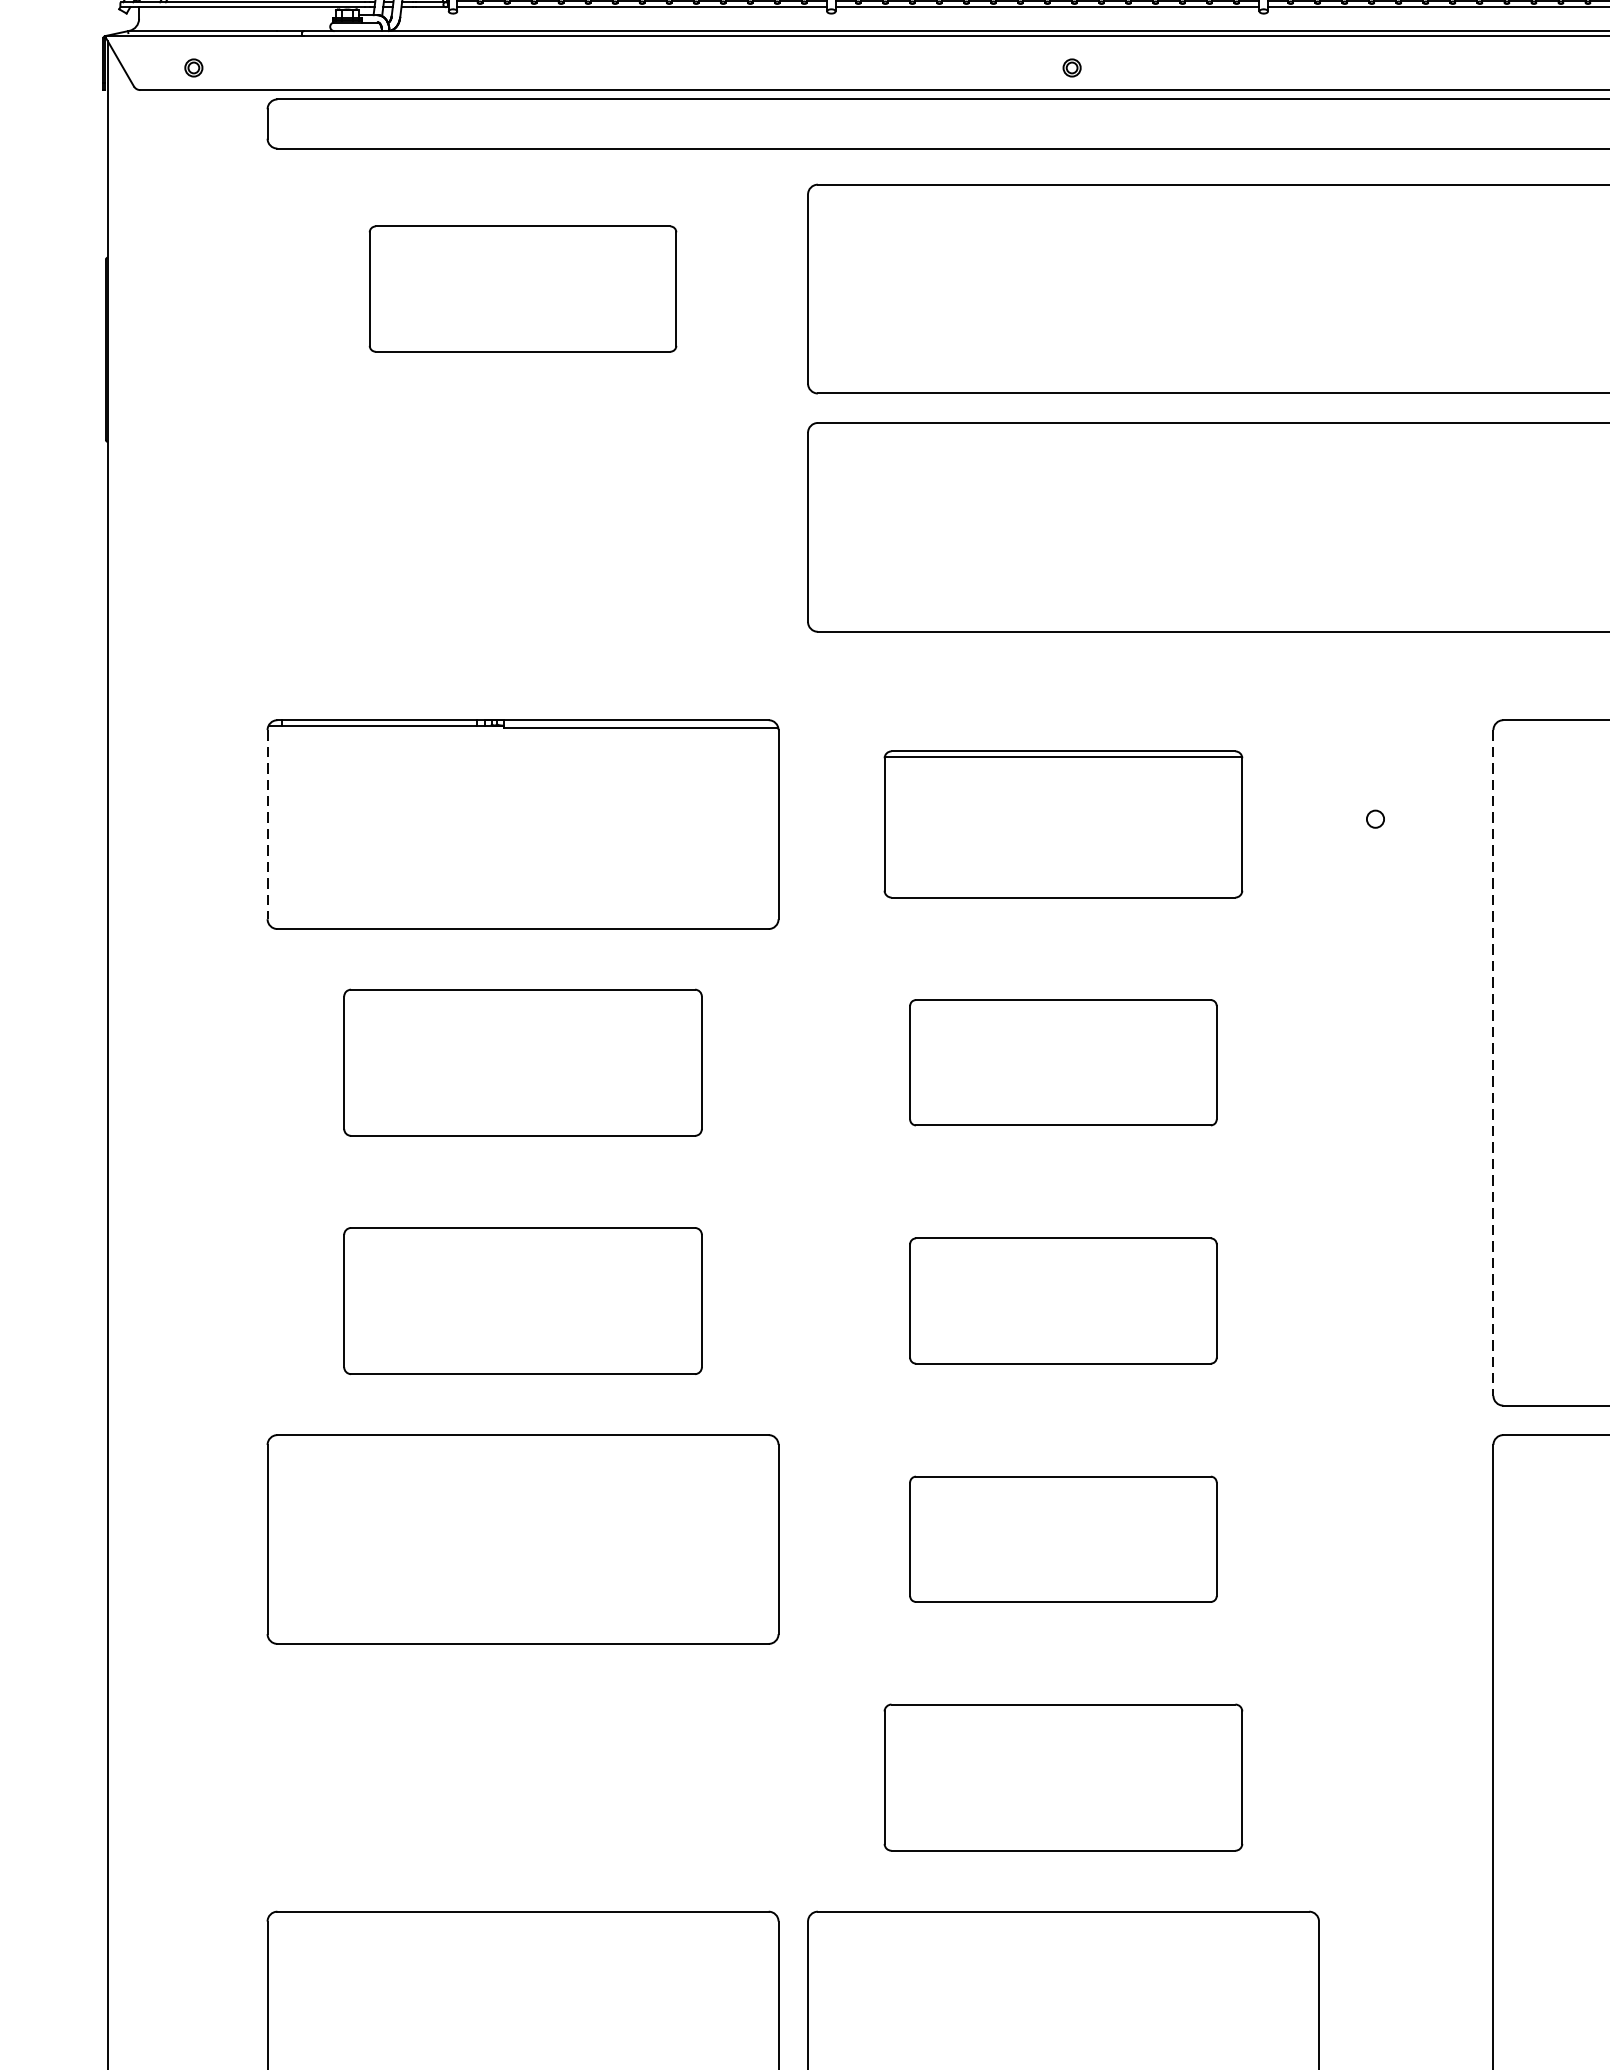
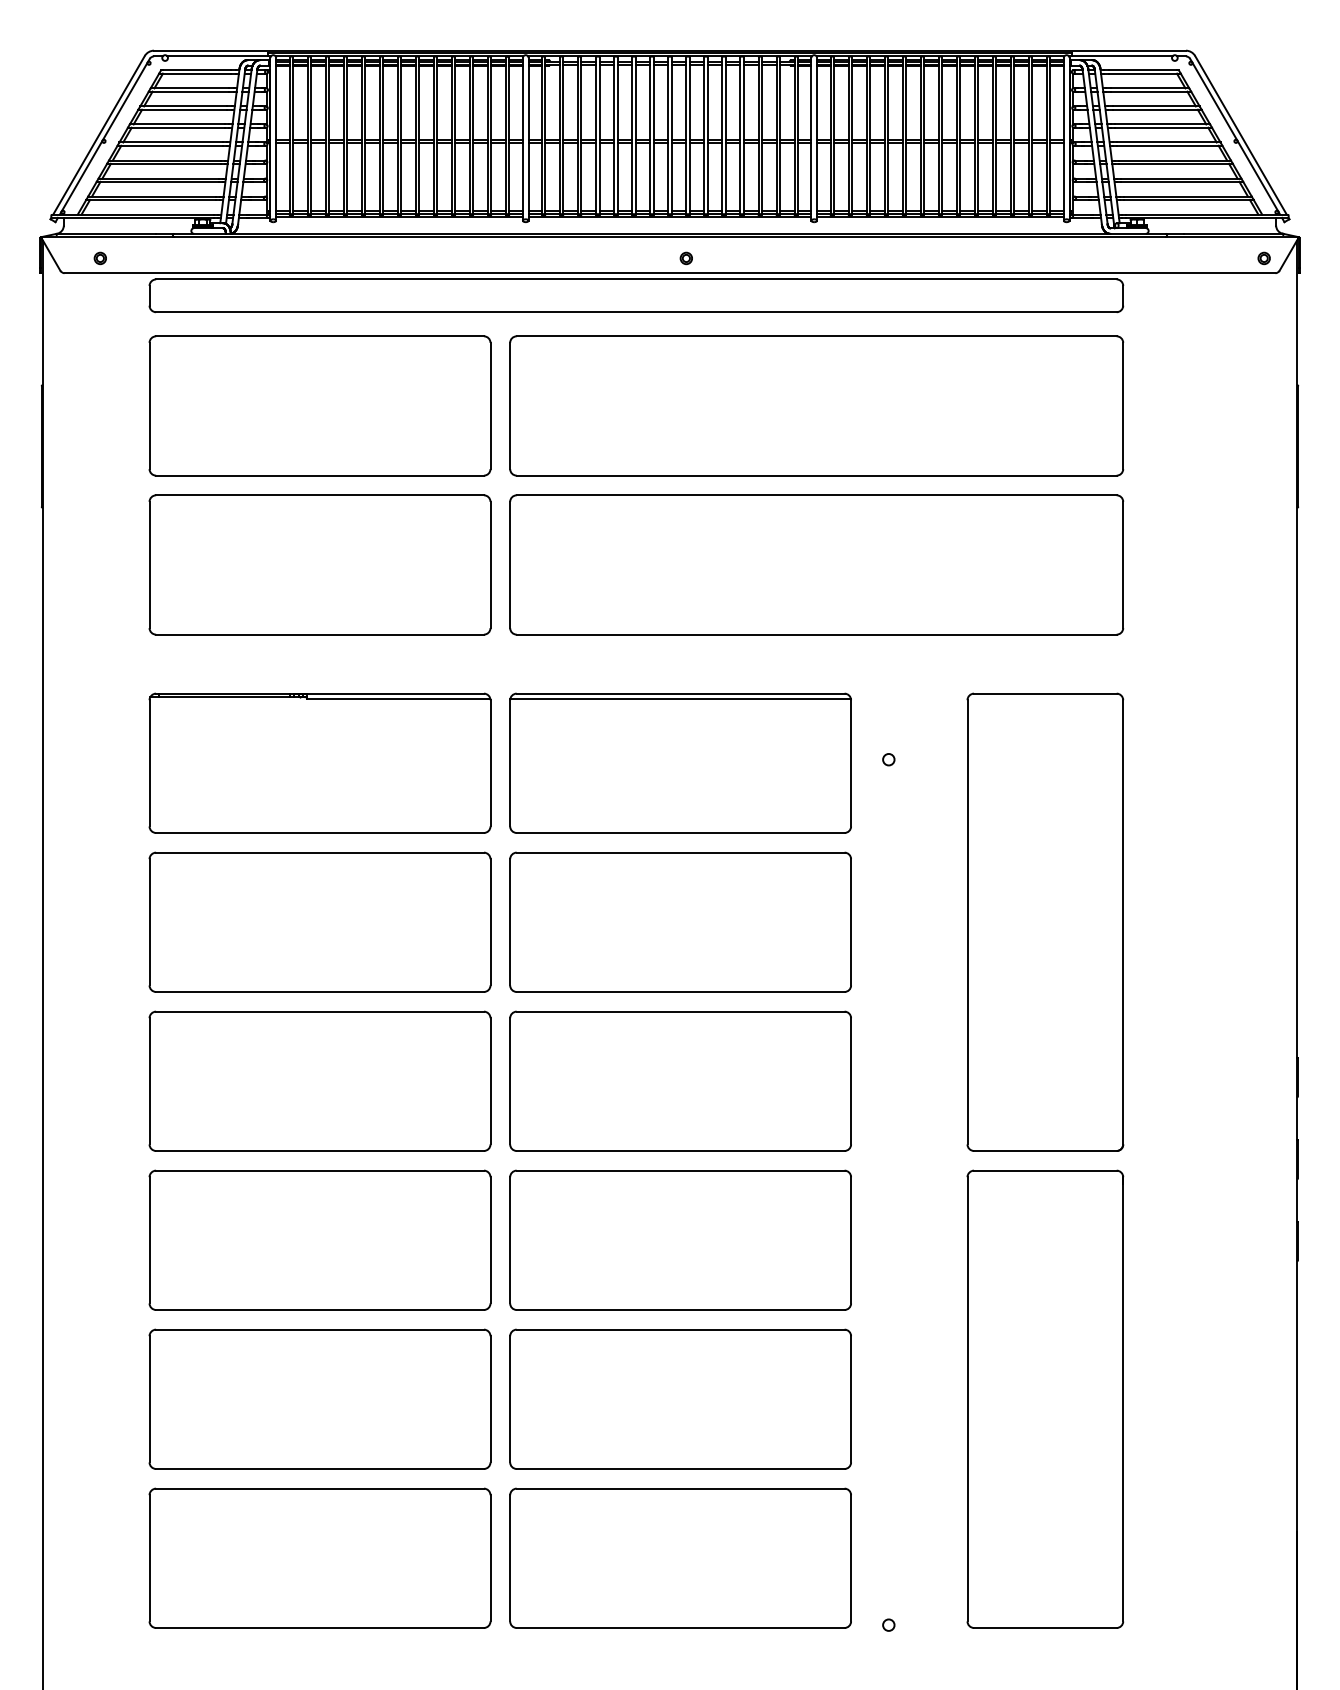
part: (522, 288) -> (319, 405), size x1.67
part: (522, 526) -> (319, 564), added
part: (1063, 823) -> (680, 762), size x1.43
line: (267, 824) -> (149, 763), dashed -> solid
part: (522, 1061) -> (319, 921), size x1.43
part: (1063, 1061) -> (680, 921), size x1.67
line: (1493, 1063) -> (967, 922), dashed -> solid
part: (522, 1299) -> (319, 1080), size x1.43
part: (1063, 1299) -> (680, 1080), size x1.67
part: (1063, 1538) -> (680, 1239), size x1.67
part: (522, 1776) -> (319, 1398), added
part: (1063, 1776) -> (680, 1398), size x1.43

